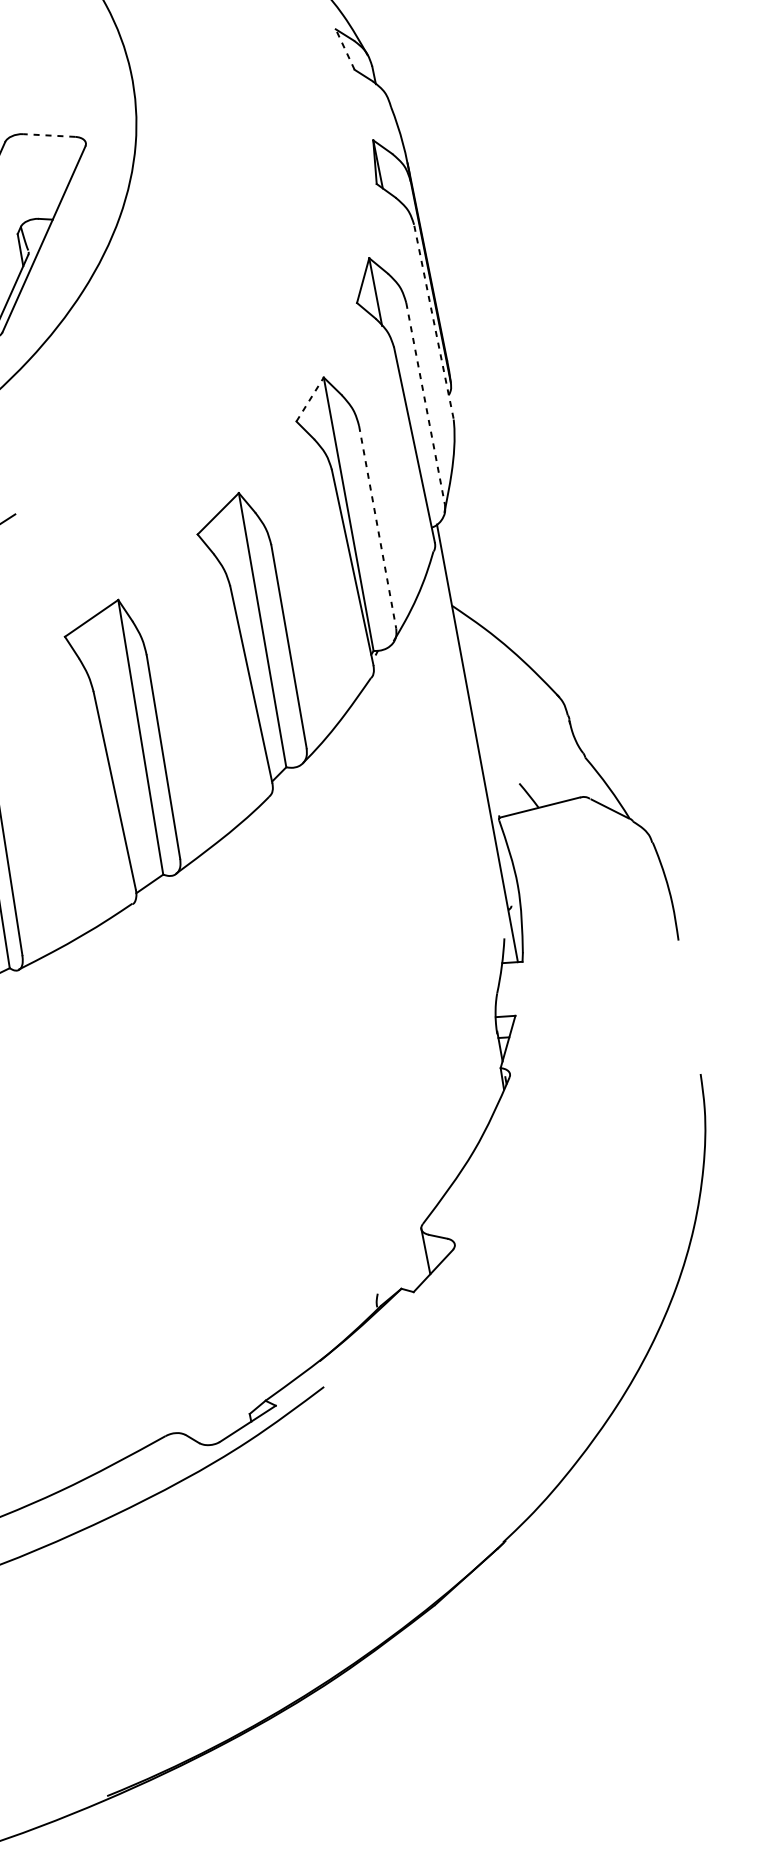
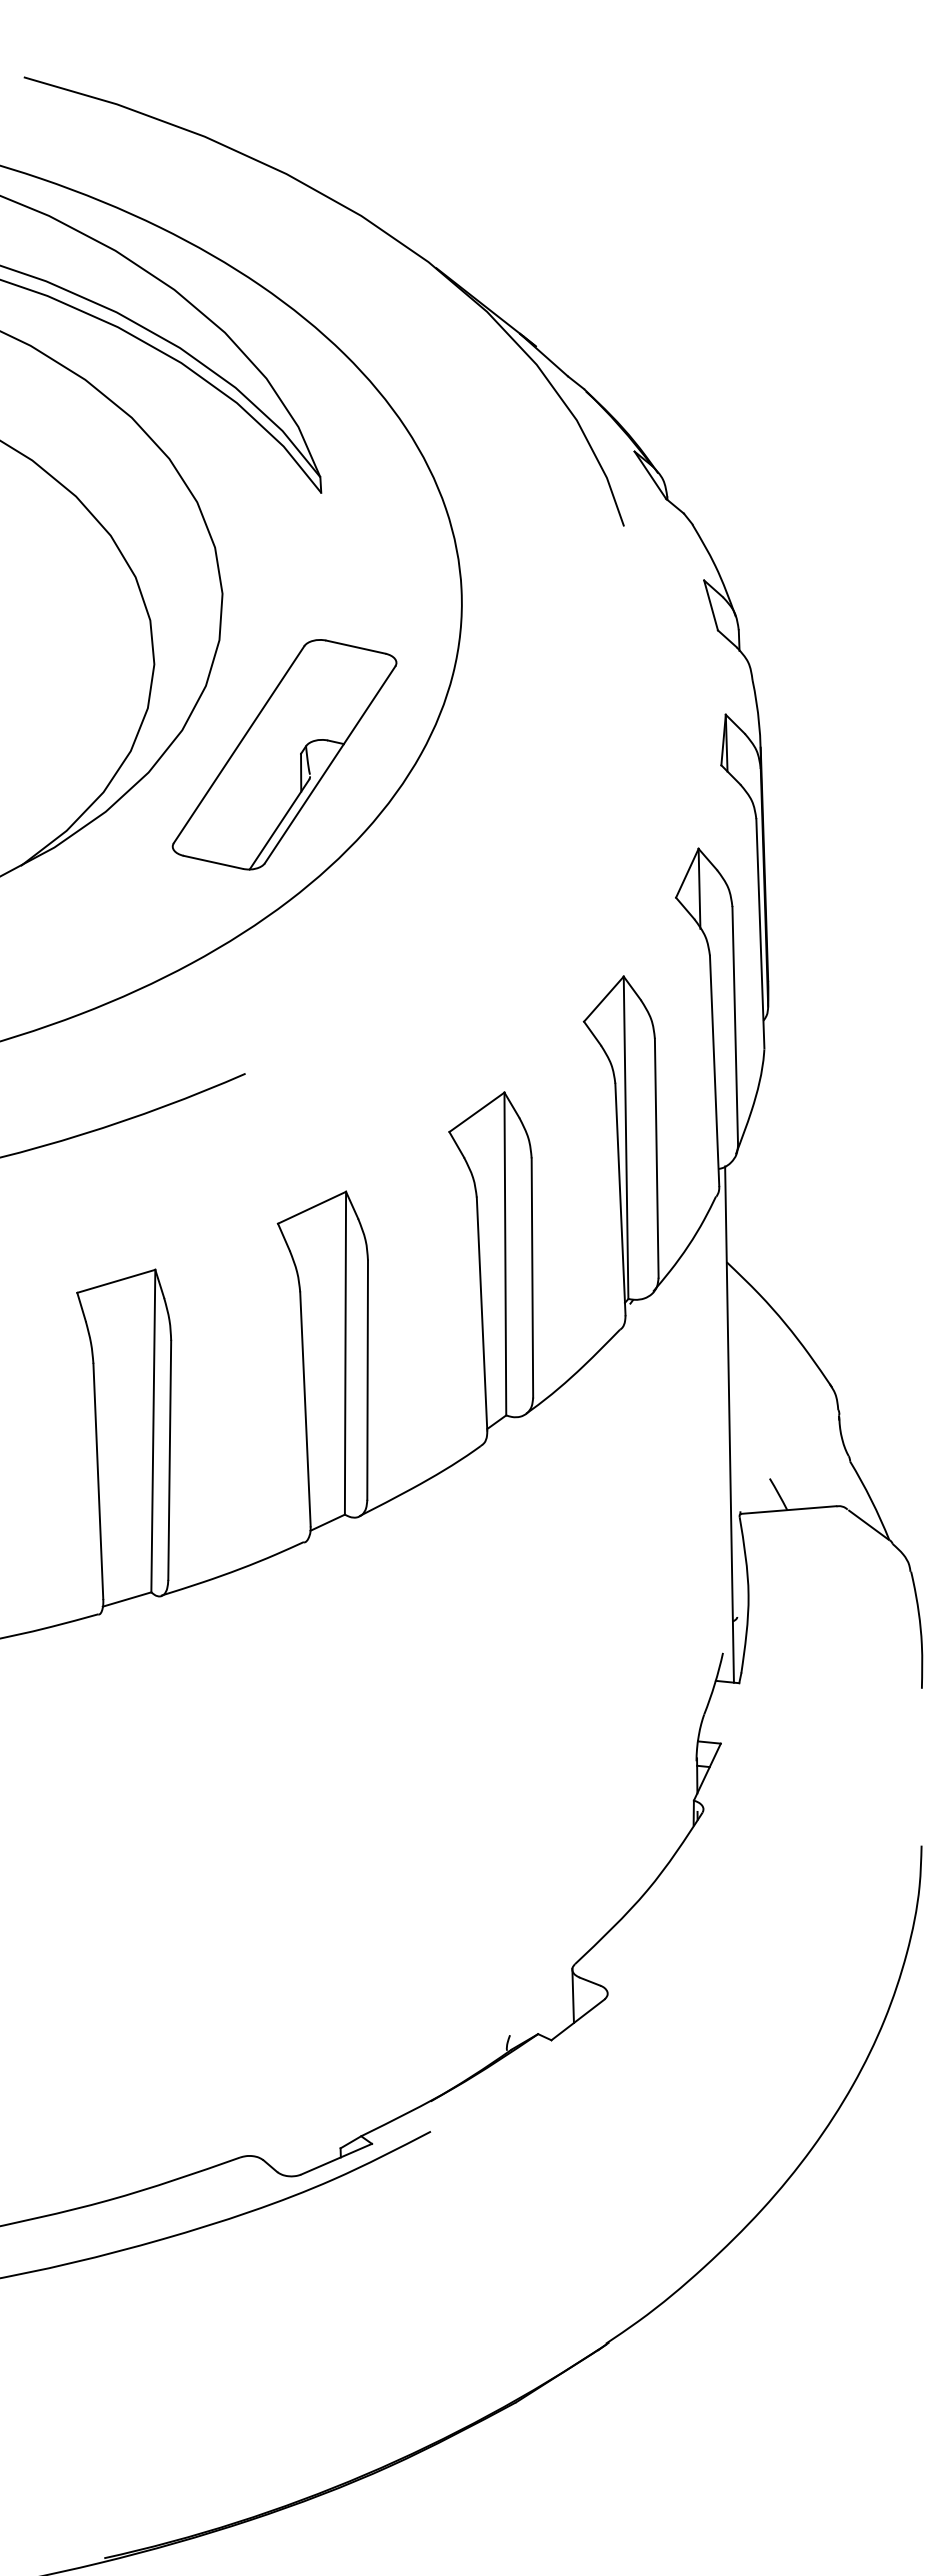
line: (345, 49) -> (711, 605), dashed -> solid
line: (48, 135) -> (355, 647), dashed -> solid
line: (433, 321) -> (760, 933), dashed -> solid
line: (310, 398) -> (604, 998), dashed -> solid
line: (425, 404) -> (735, 1026), dashed -> solid
line: (377, 527) -> (656, 1158), dashed -> solid

